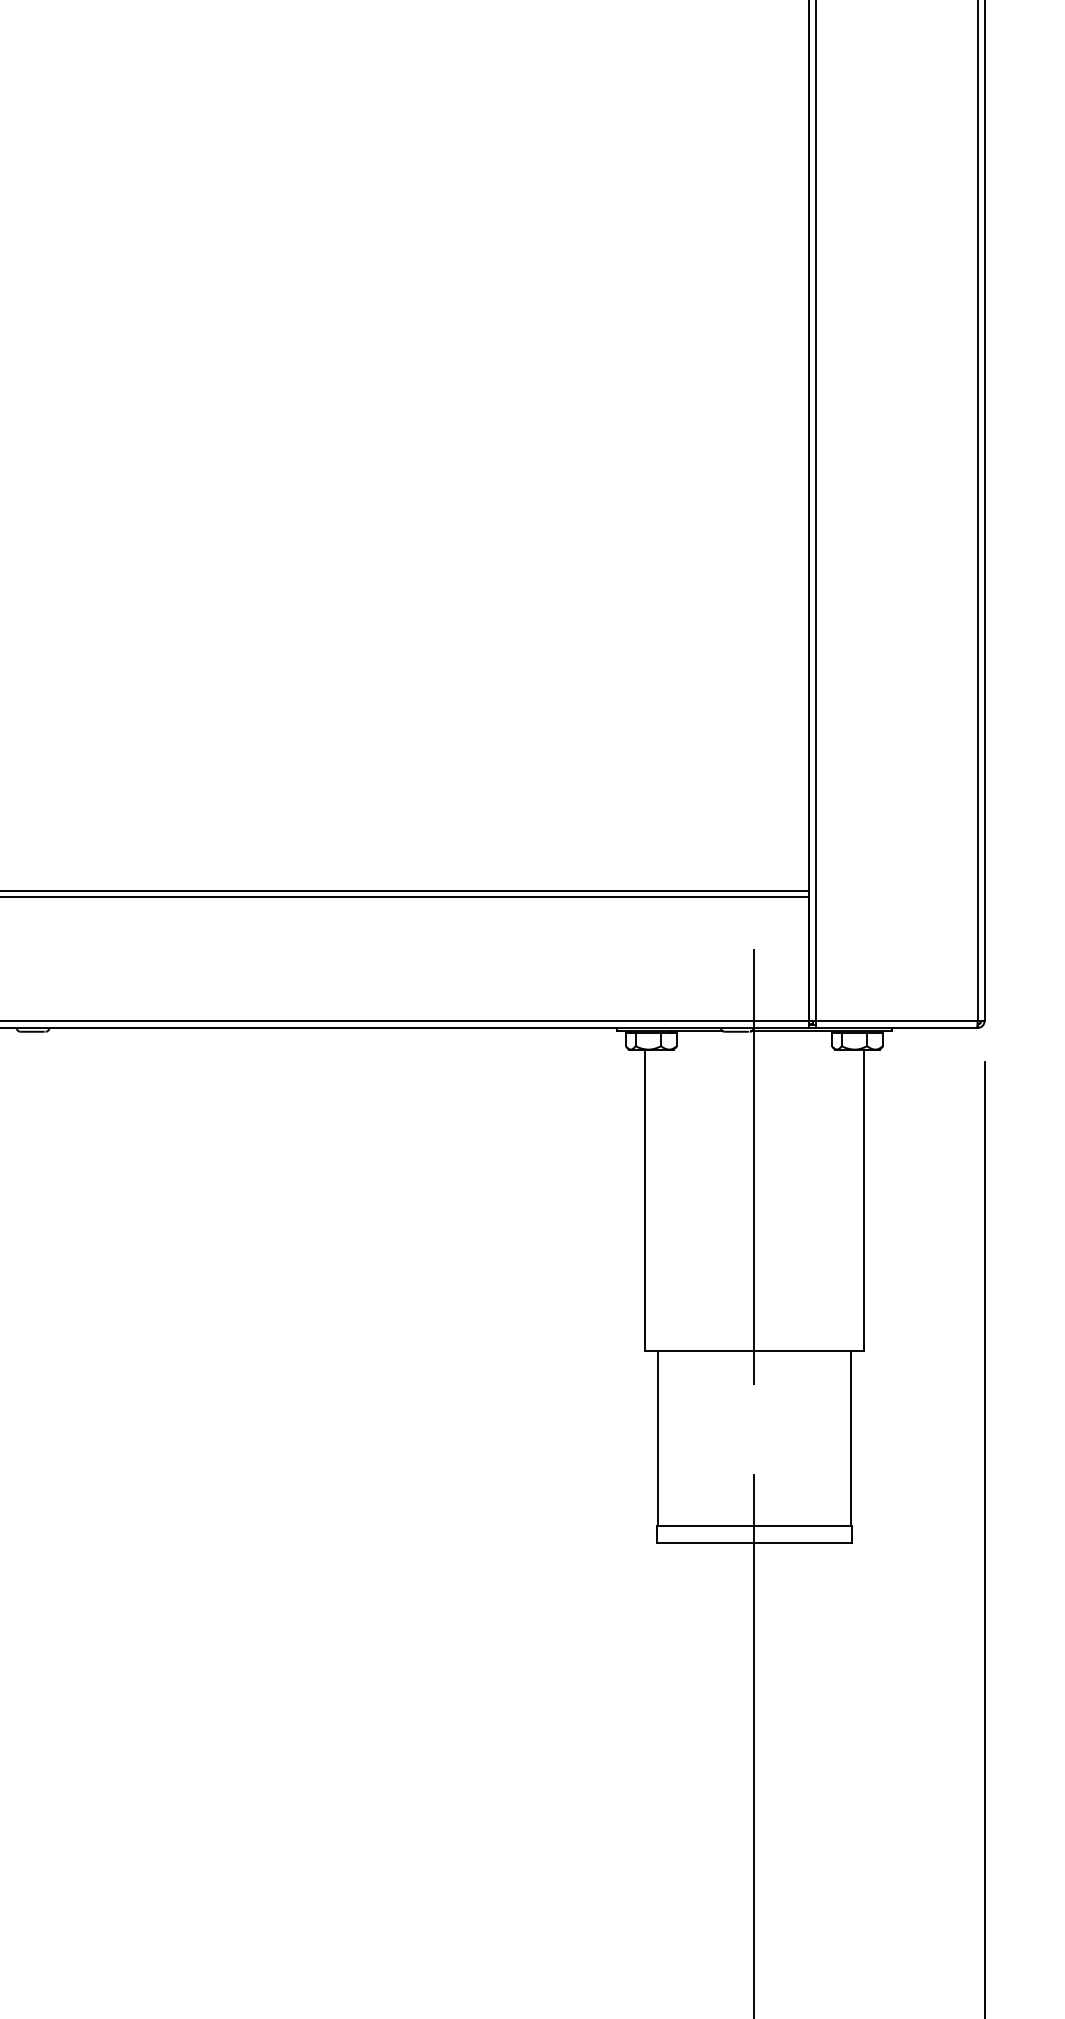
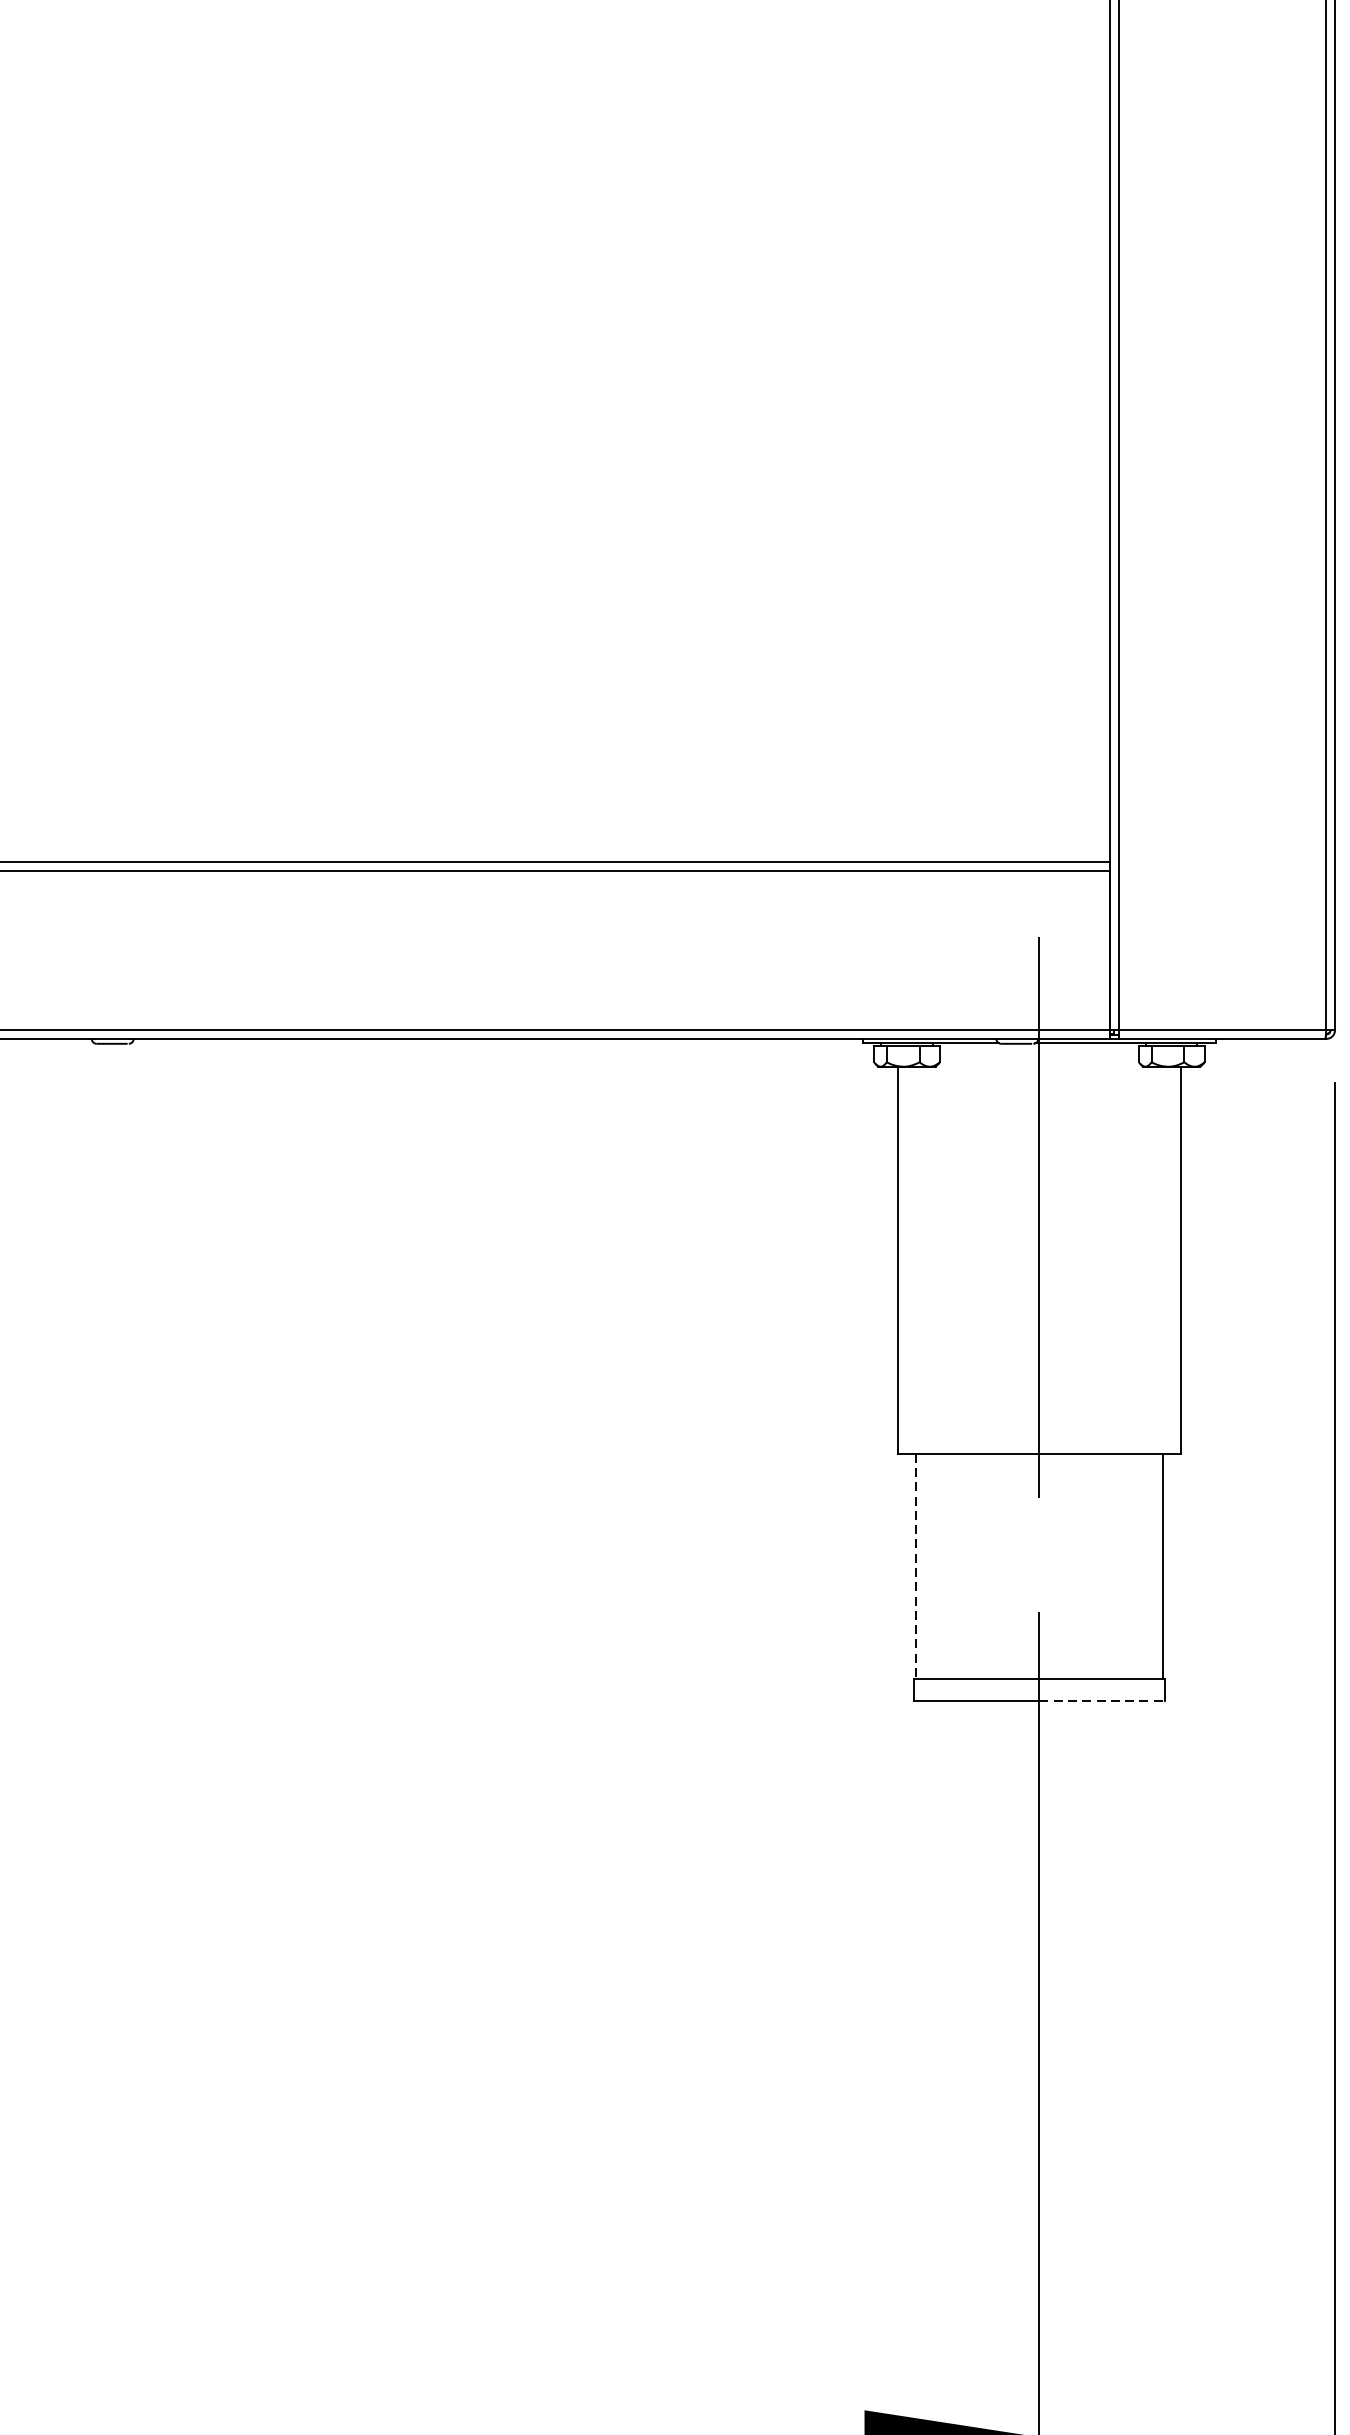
line: (658, 1438) -> (916, 1566), solid -> dashed
line: (803, 1543) -> (1102, 1701), solid -> dashed

